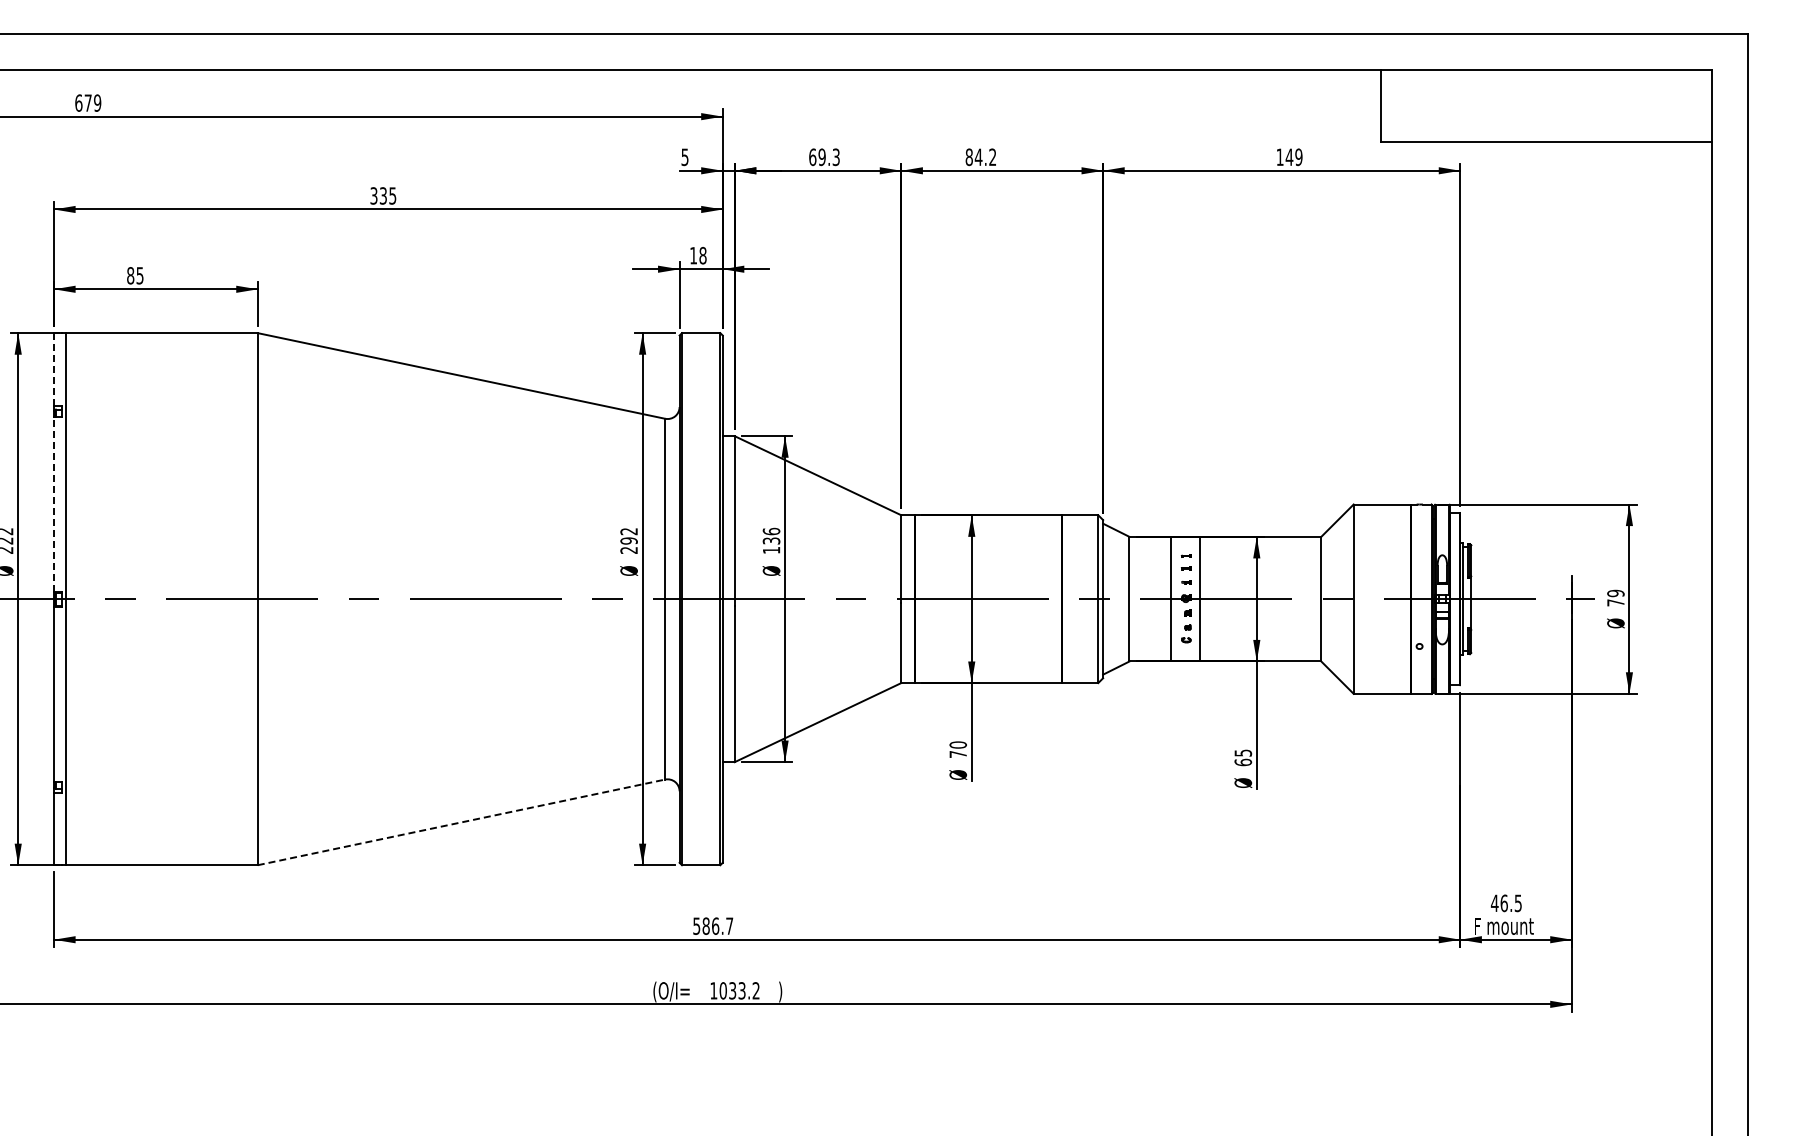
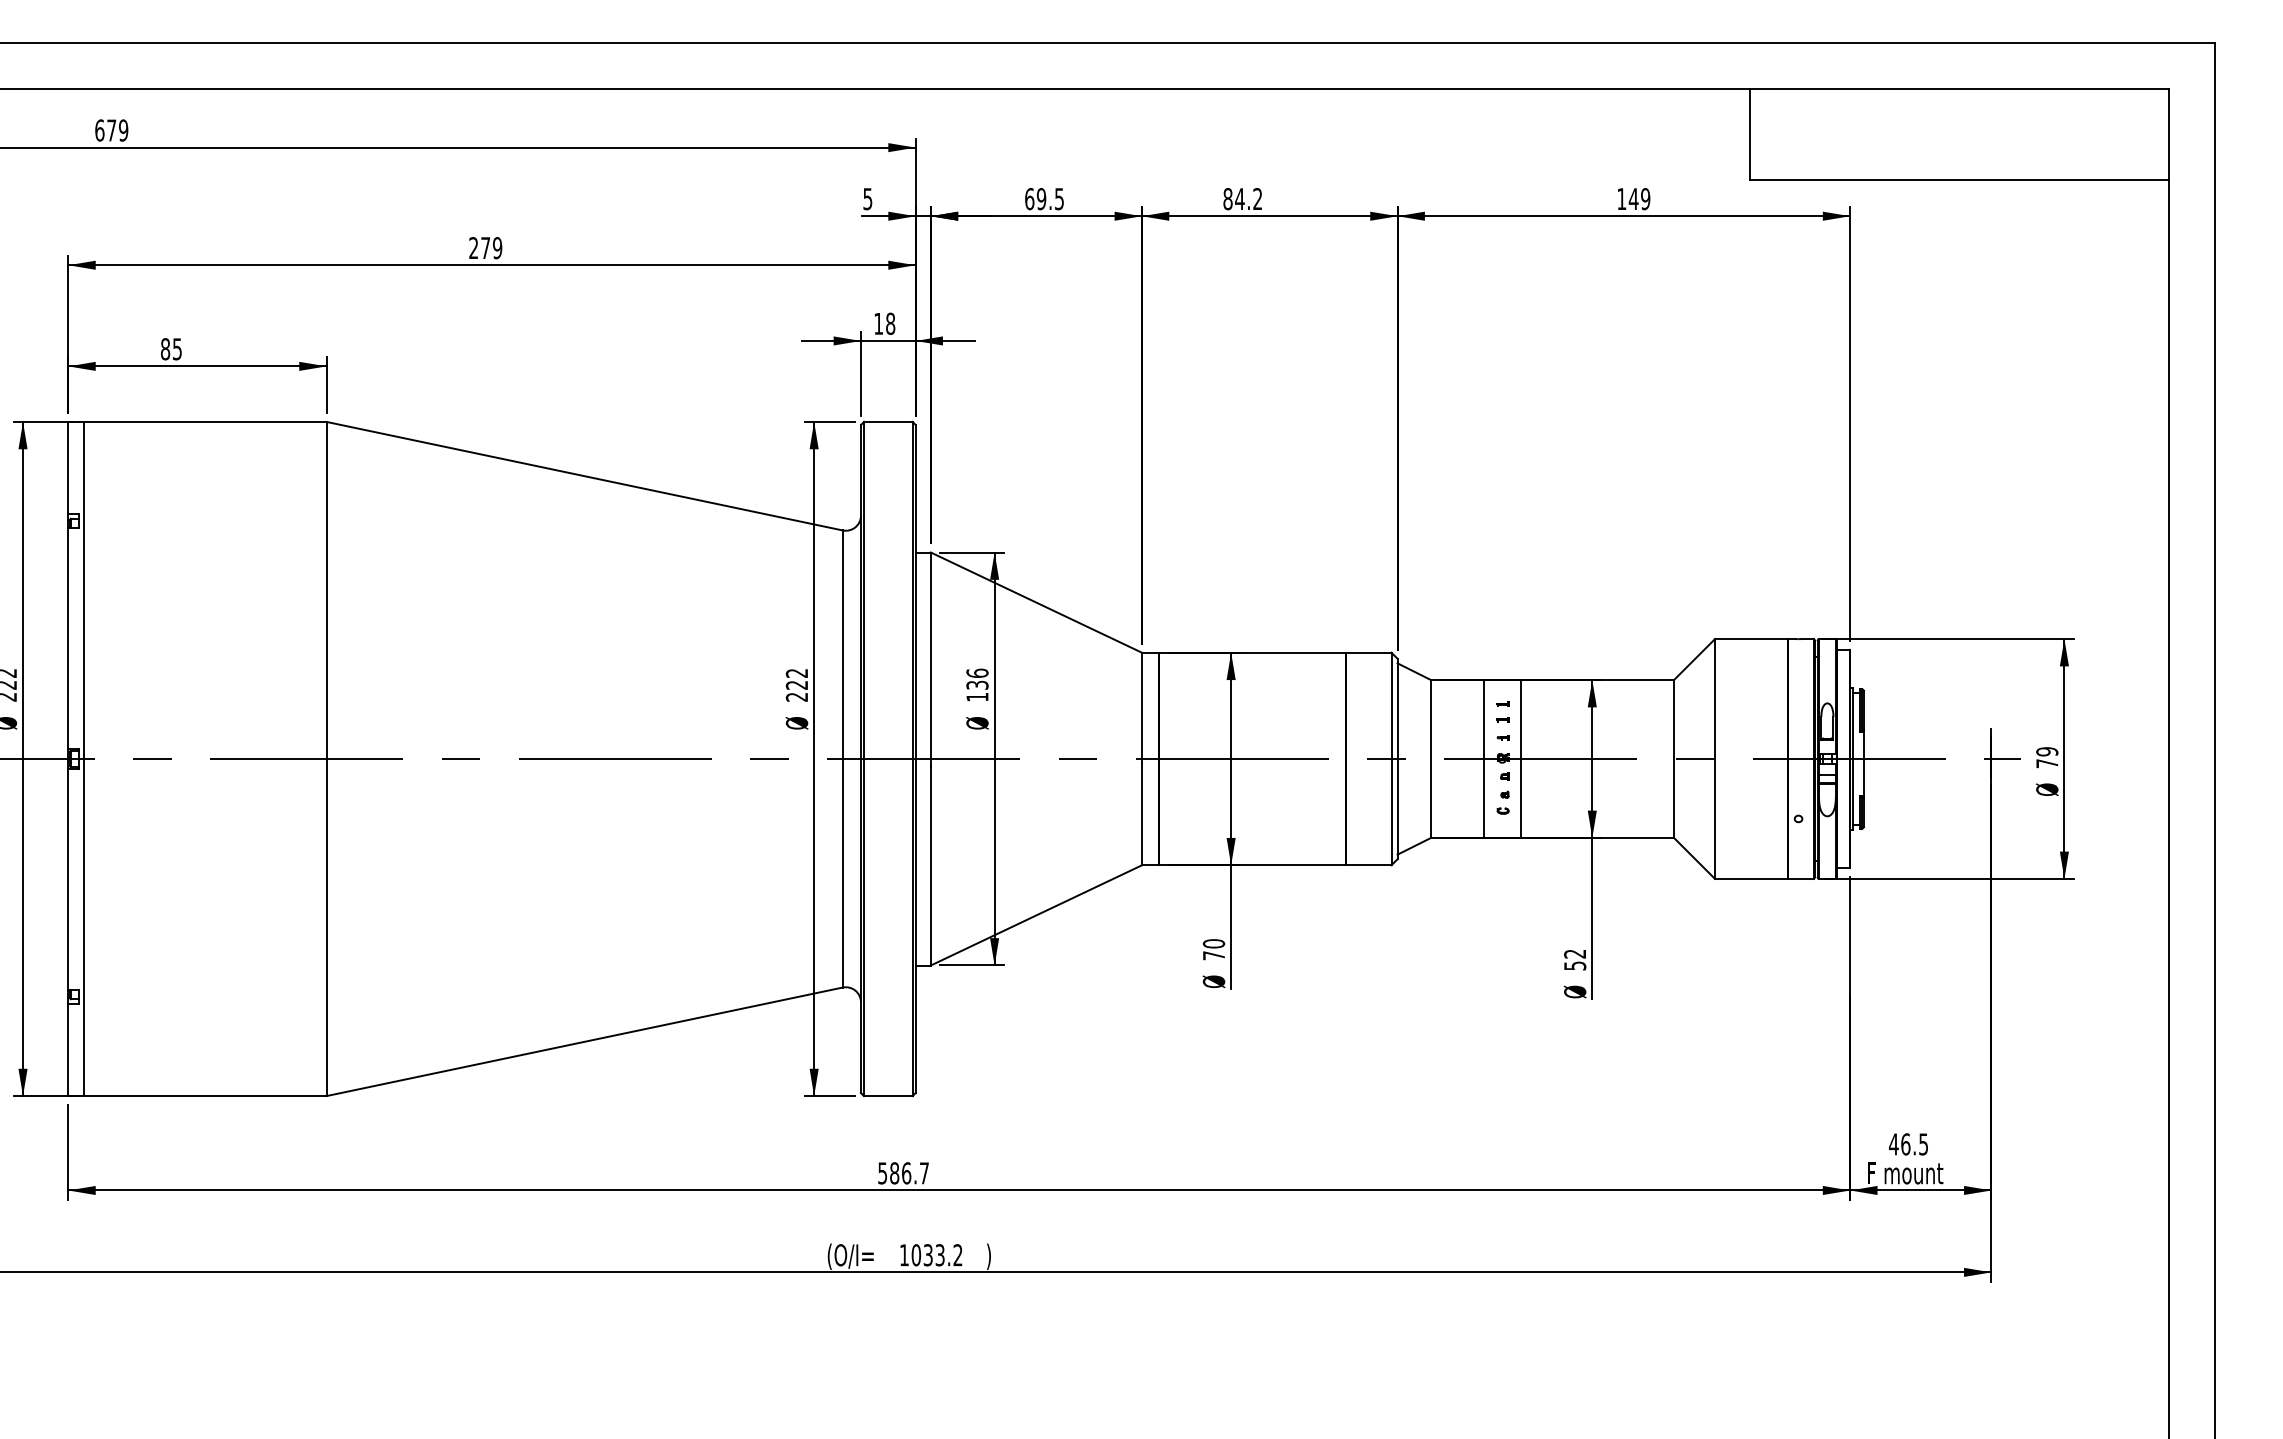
text: (836, 156) -> (1059, 198), 69.3 -> 69.5
text: (383, 195) -> (485, 247), 335 -> 279
line: (54, 368) -> (68, 466), dashed -> solid
line: (54, 503) -> (68, 637), dashed -> solid
text: (628, 540) -> (796, 684), 292 -> 222
text: (1243, 757) -> (1575, 959), 65 -> 52
line: (461, 822) -> (584, 1041), dashed -> solid

